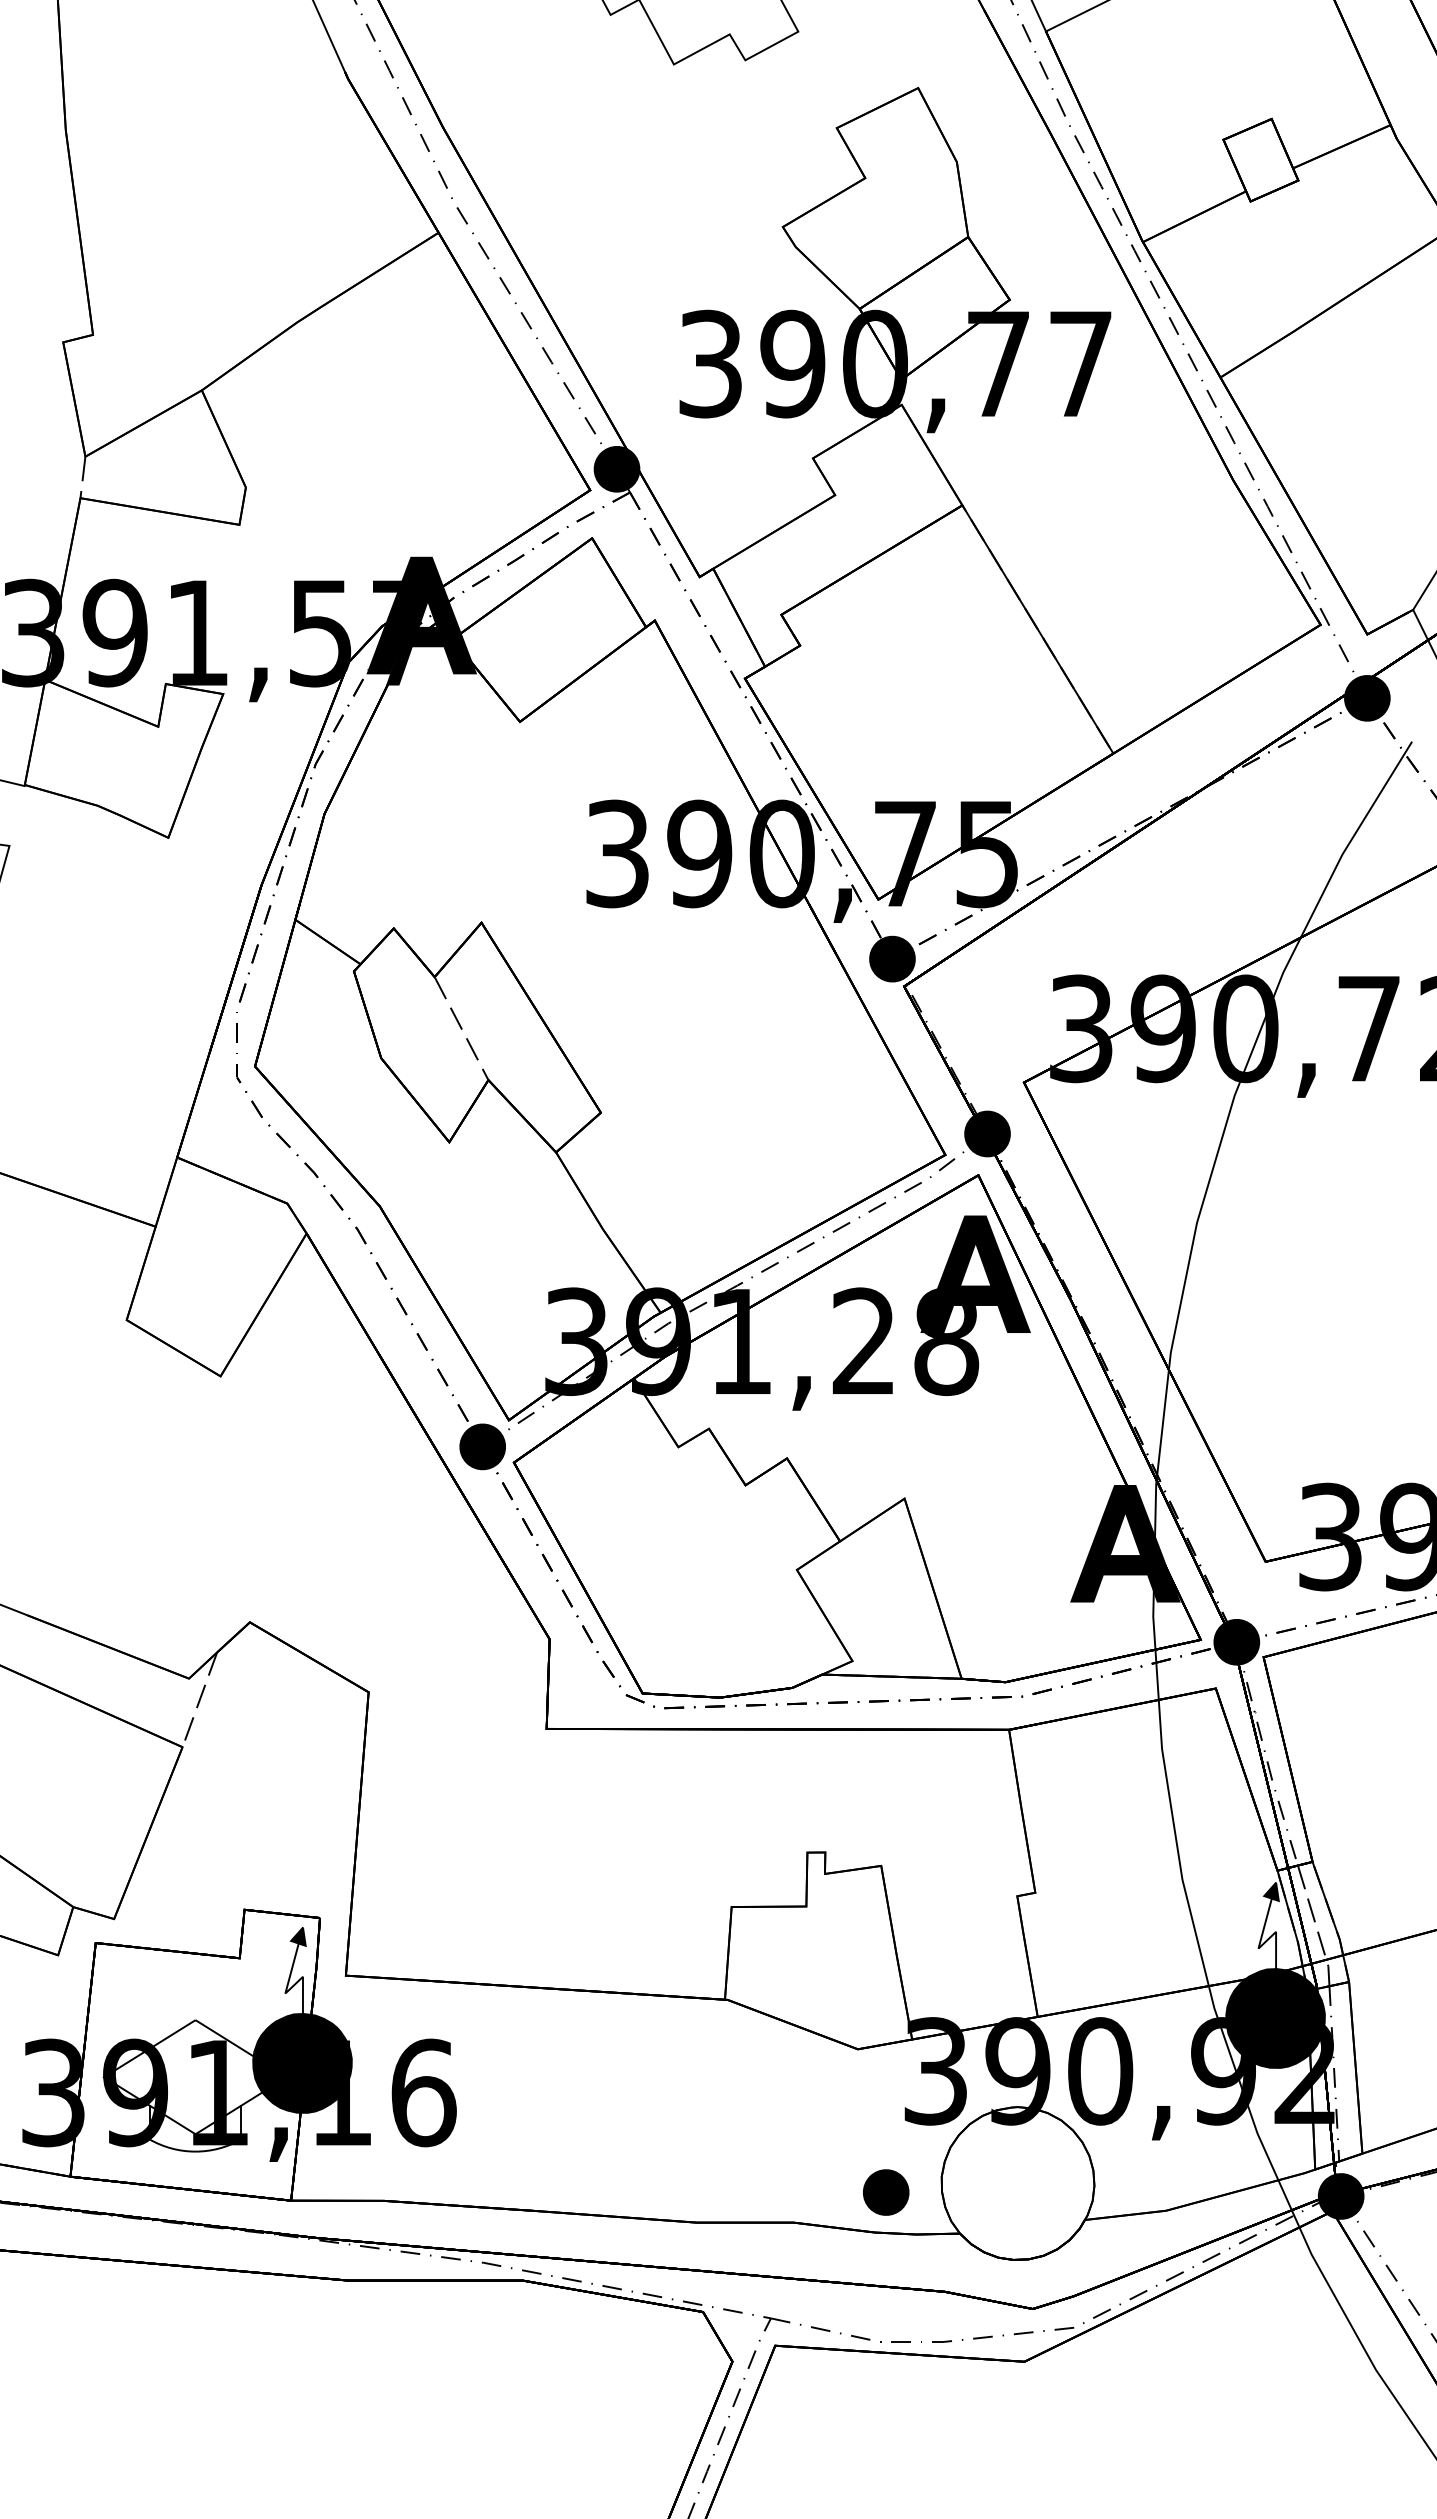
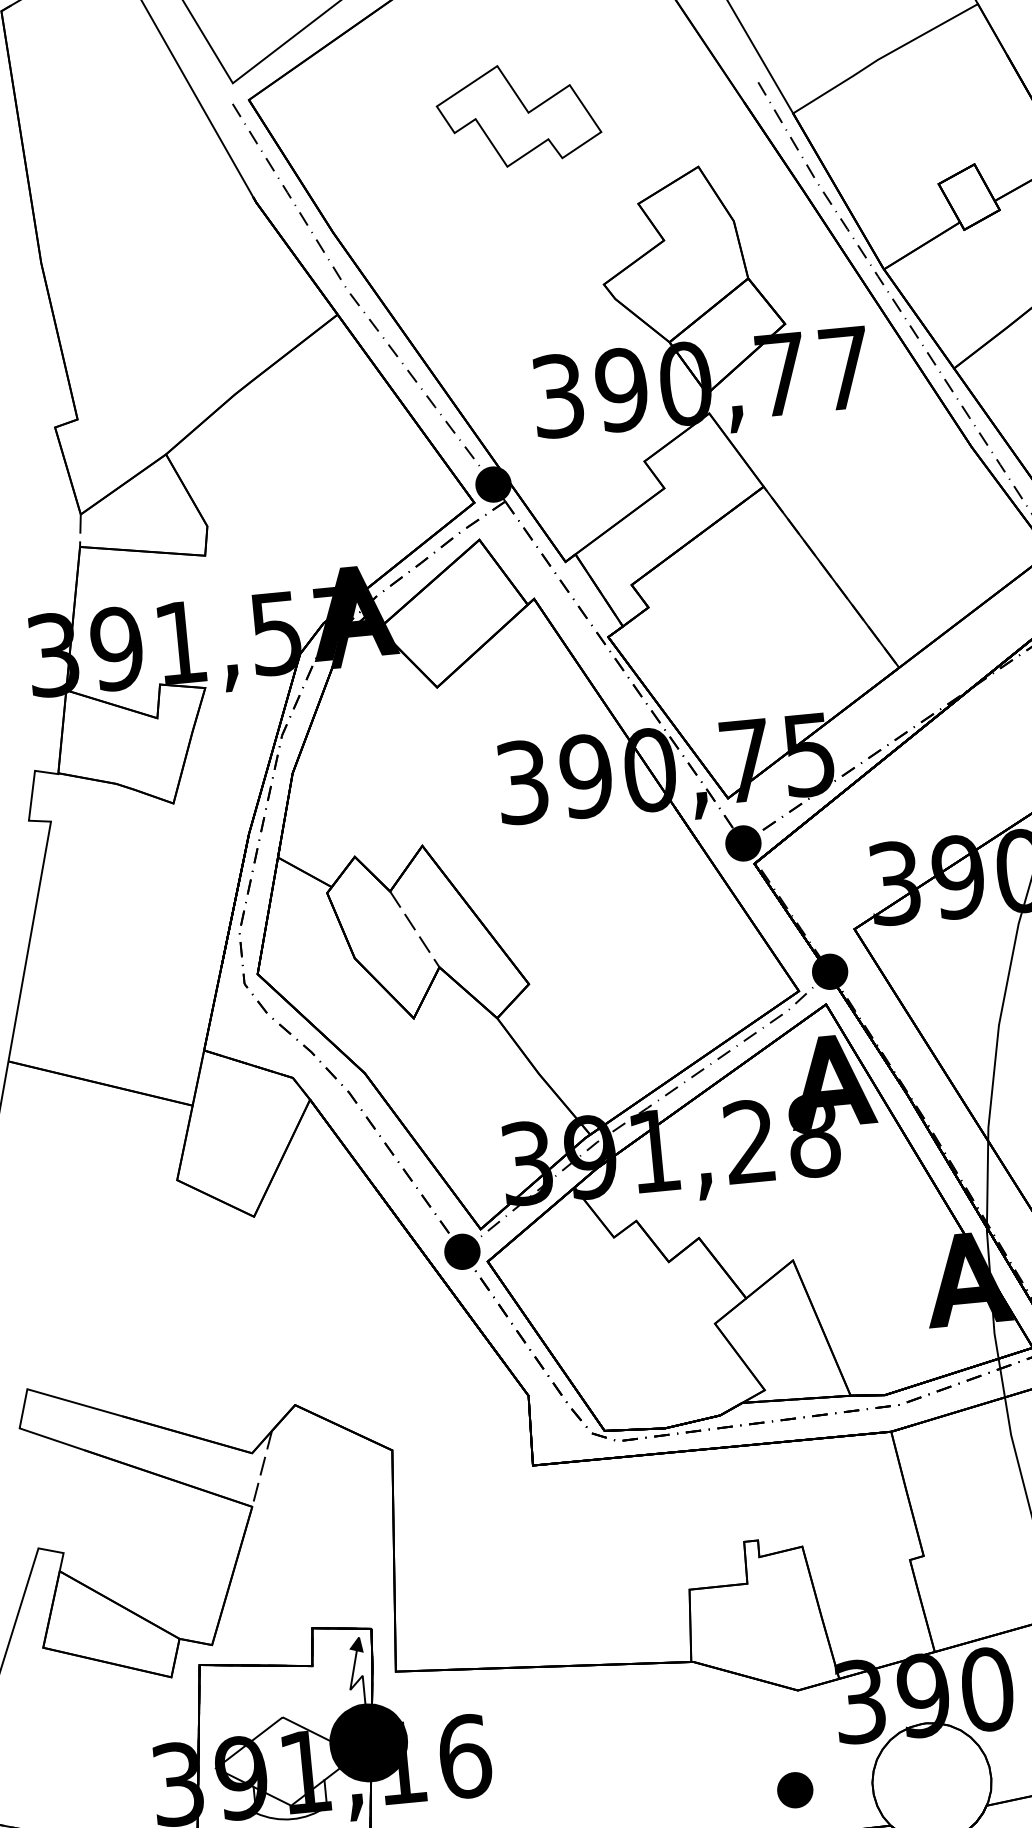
part: (886, 2192) -> (795, 1790), moved

